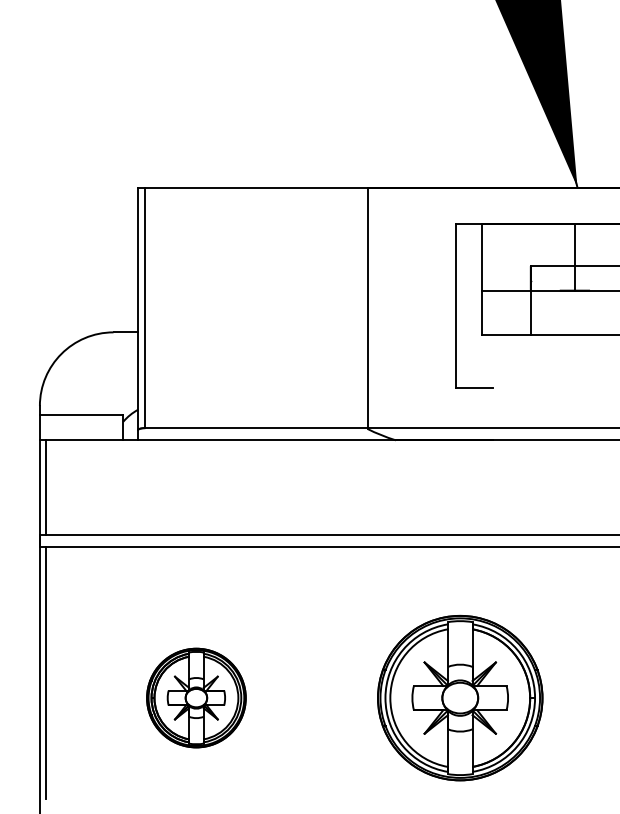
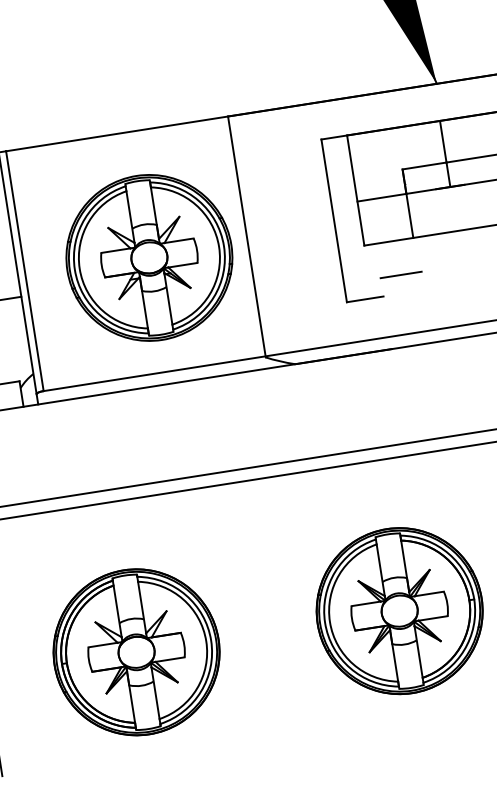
part: (269, 313) -> (149, 257), added
line: (512, 369) -> (400, 275), added
part: (196, 697) -> (136, 651), size x1.67

